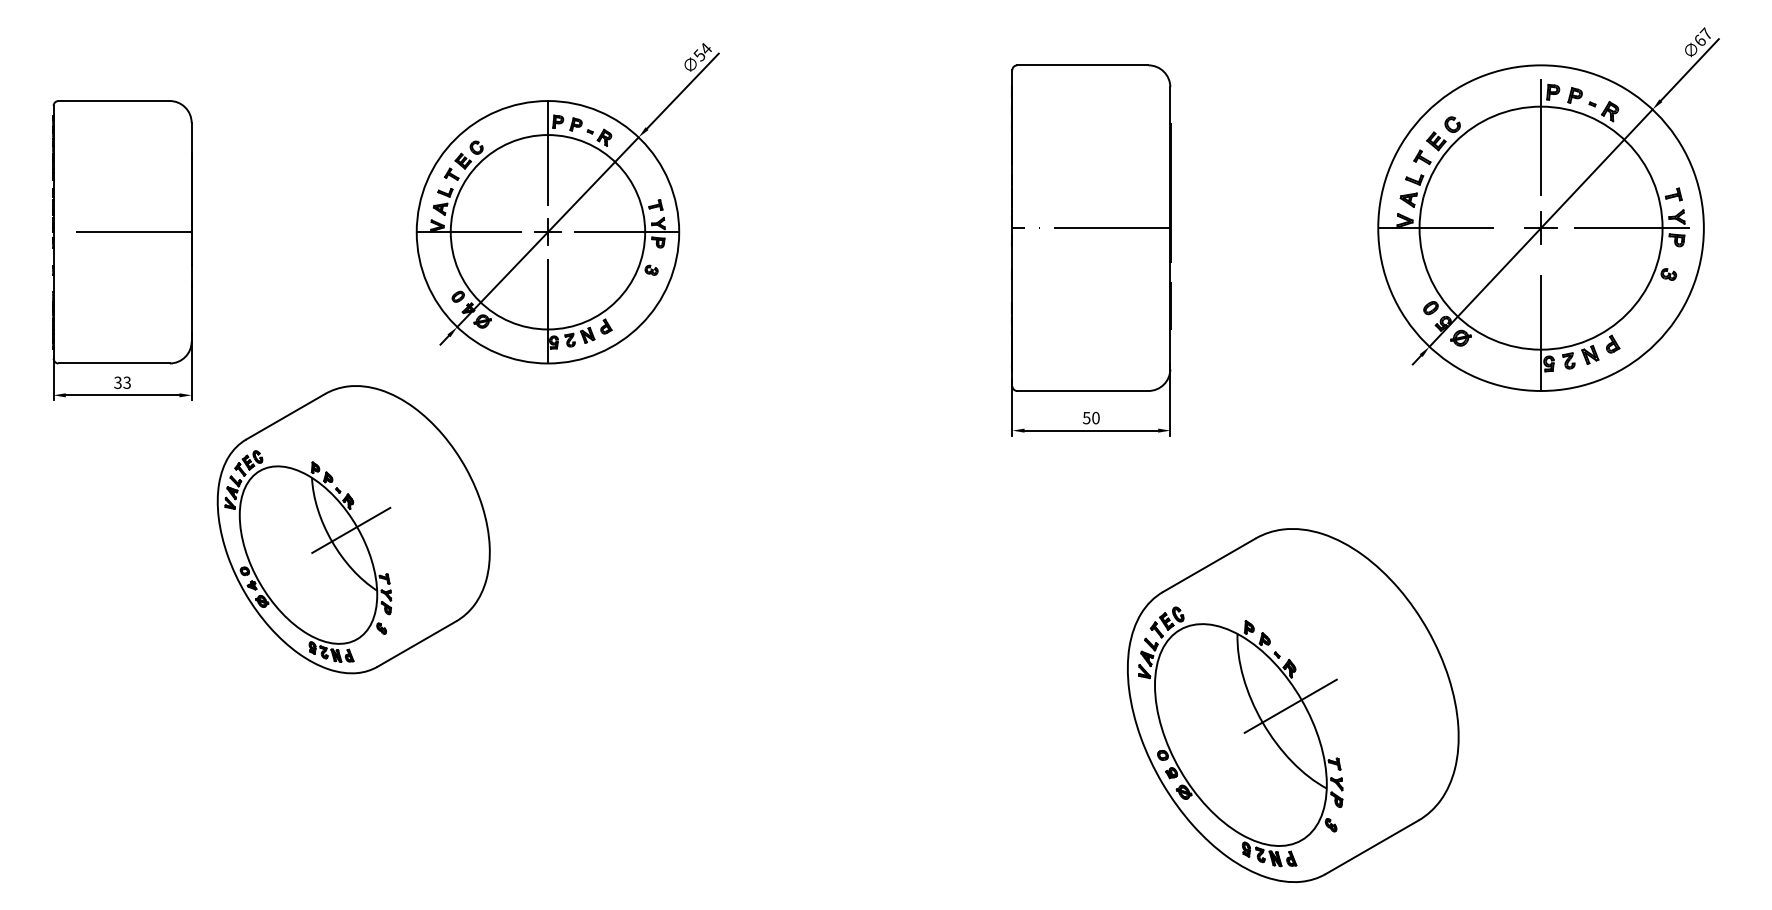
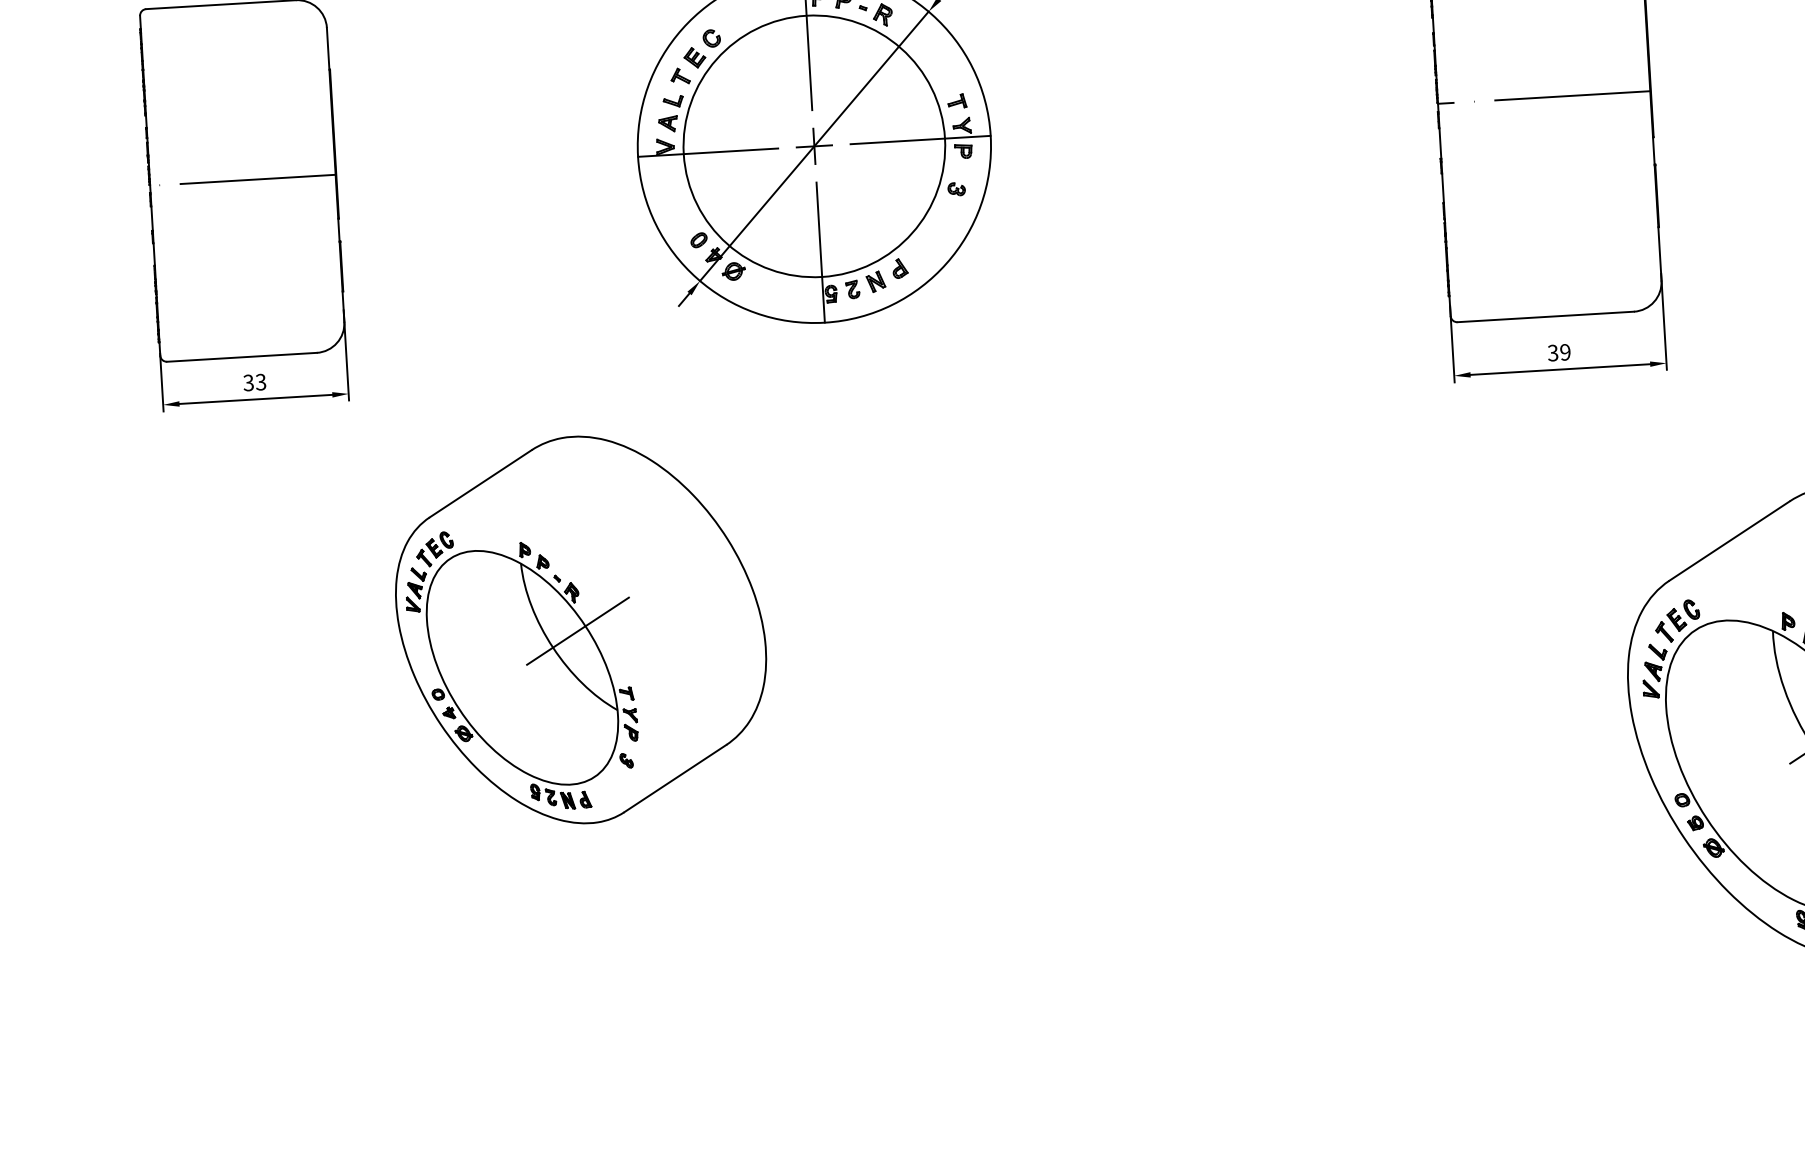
text: (1091, 417) -> (1559, 351), 50 -> 39
part: (353, 529) -> (580, 629), moved

